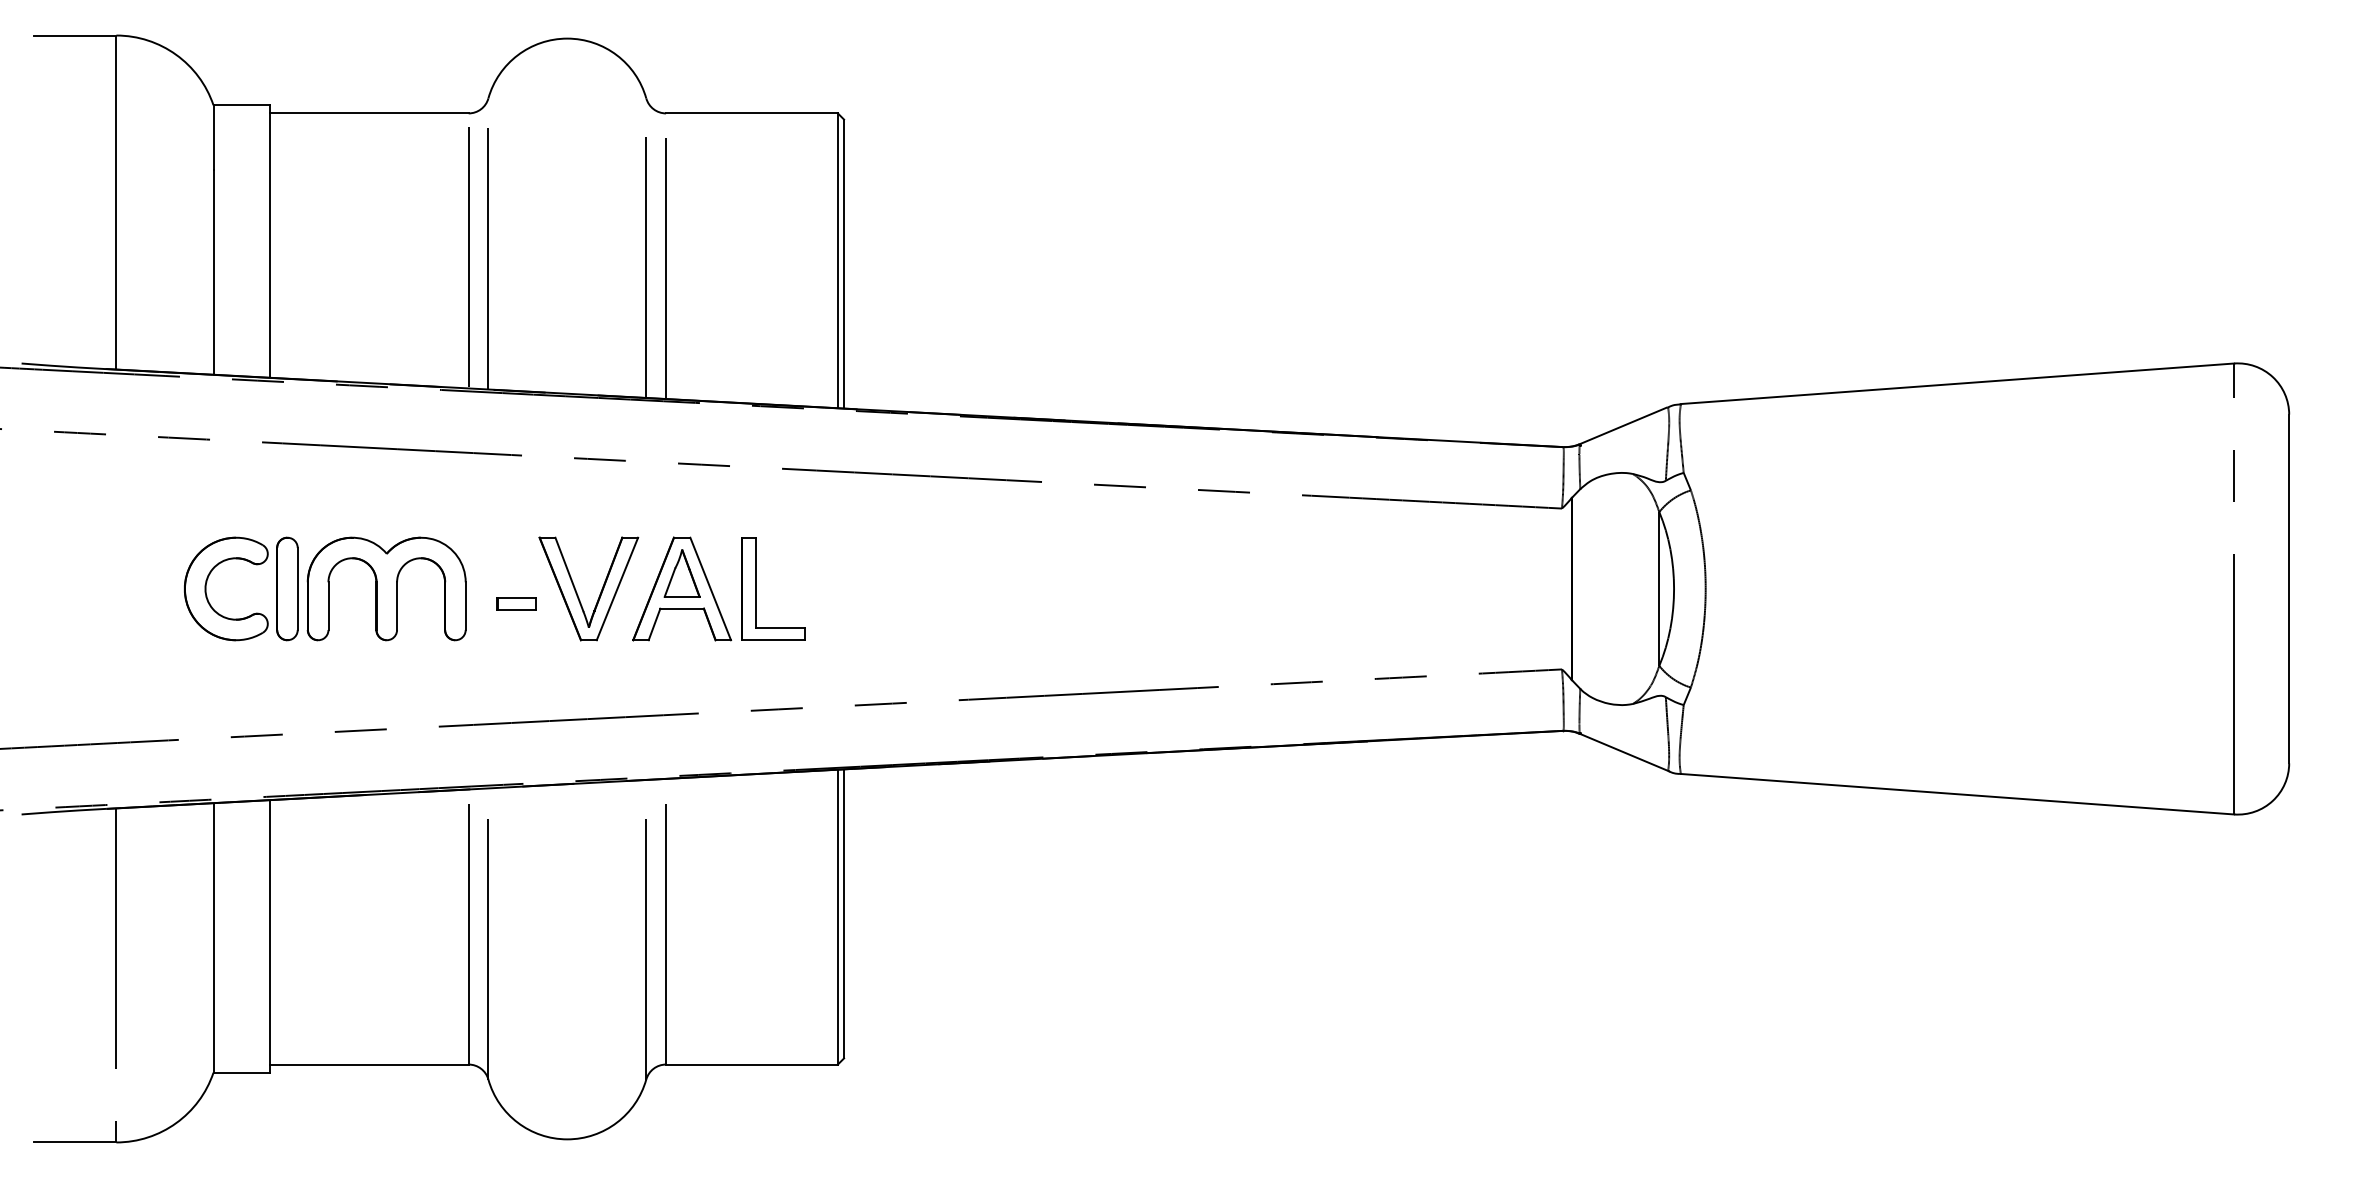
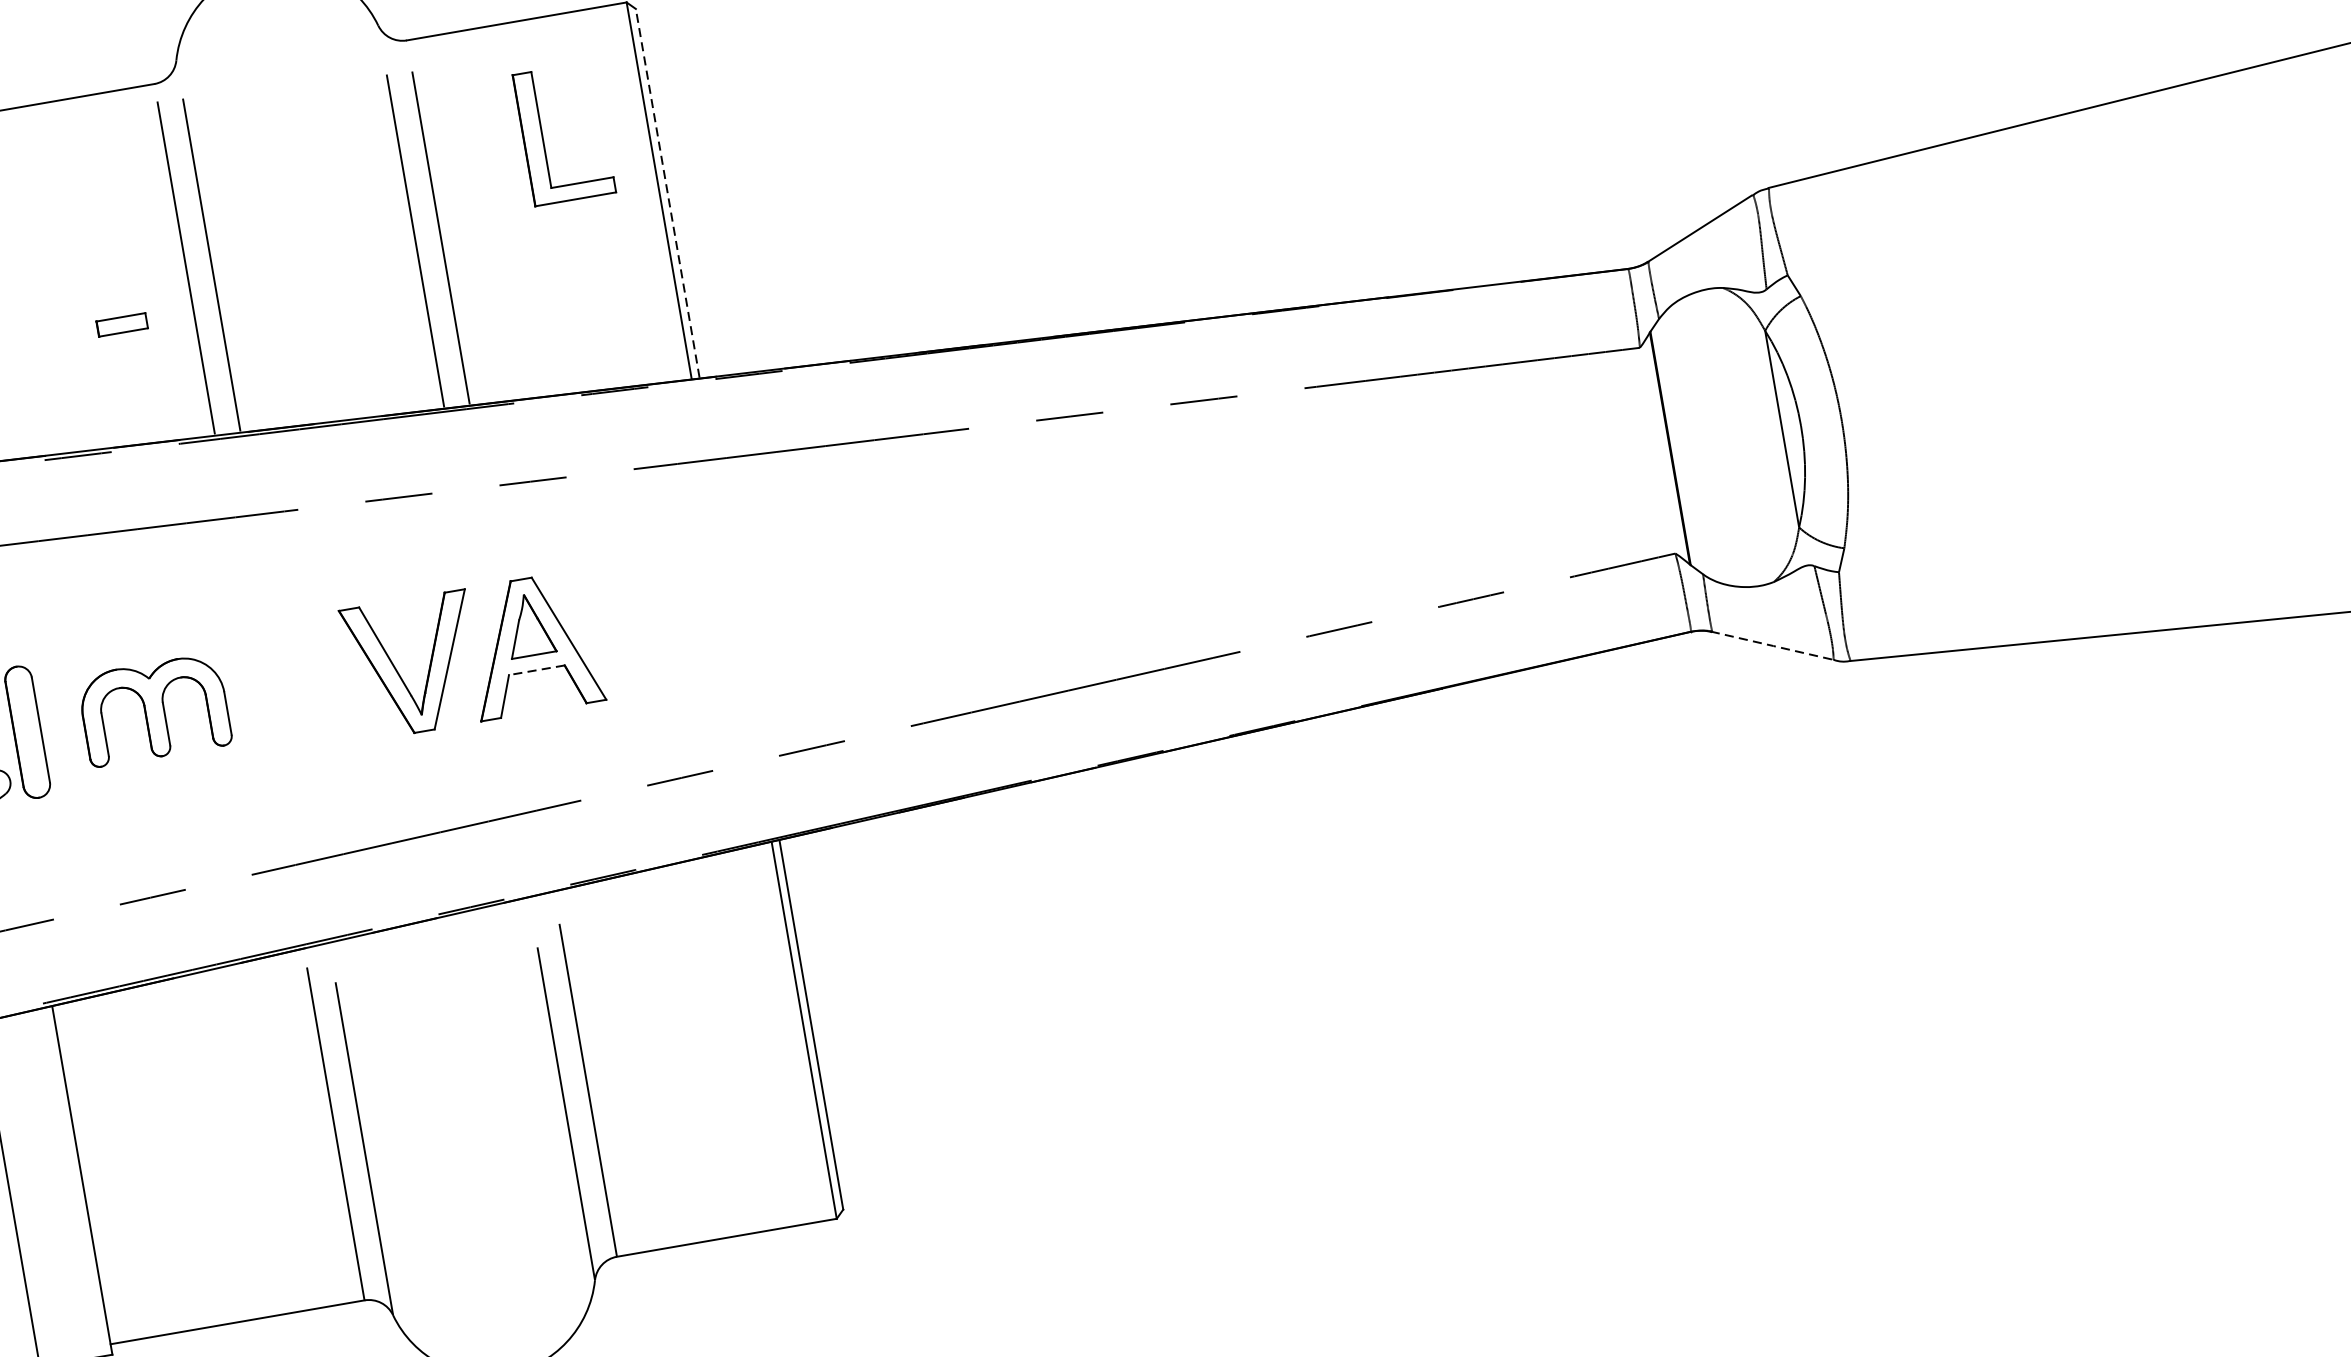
line: (844, 263) -> (668, 192), solid -> dashed
part: (386, 588) -> (154, 709), size x0.7
part: (756, 588) -> (542, 136), moved
part: (516, 603) -> (121, 324), moved
line: (682, 608) -> (537, 669), solid -> dashed
line: (1624, 752) -> (1773, 645), solid -> dashed

